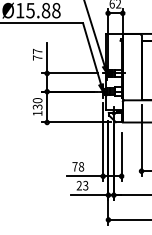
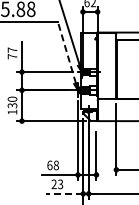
line: (92, 54) -> (67, 53), solid -> dashed
text: (74, 166) -> (49, 165), 78 -> 68
line: (89, 195) -> (64, 194), solid -> dashed

